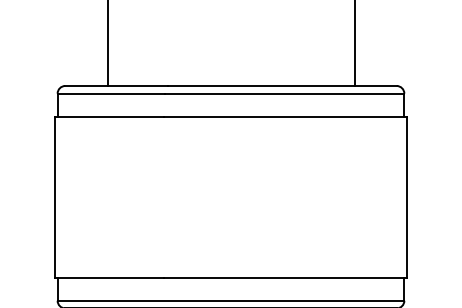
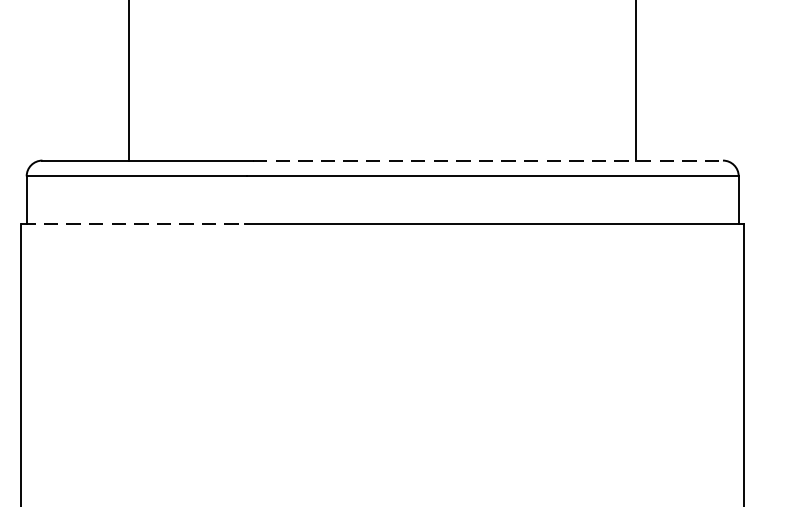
line: (282, 85) -> (488, 159), solid -> dashed
line: (109, 116) -> (133, 223), solid -> dashed

